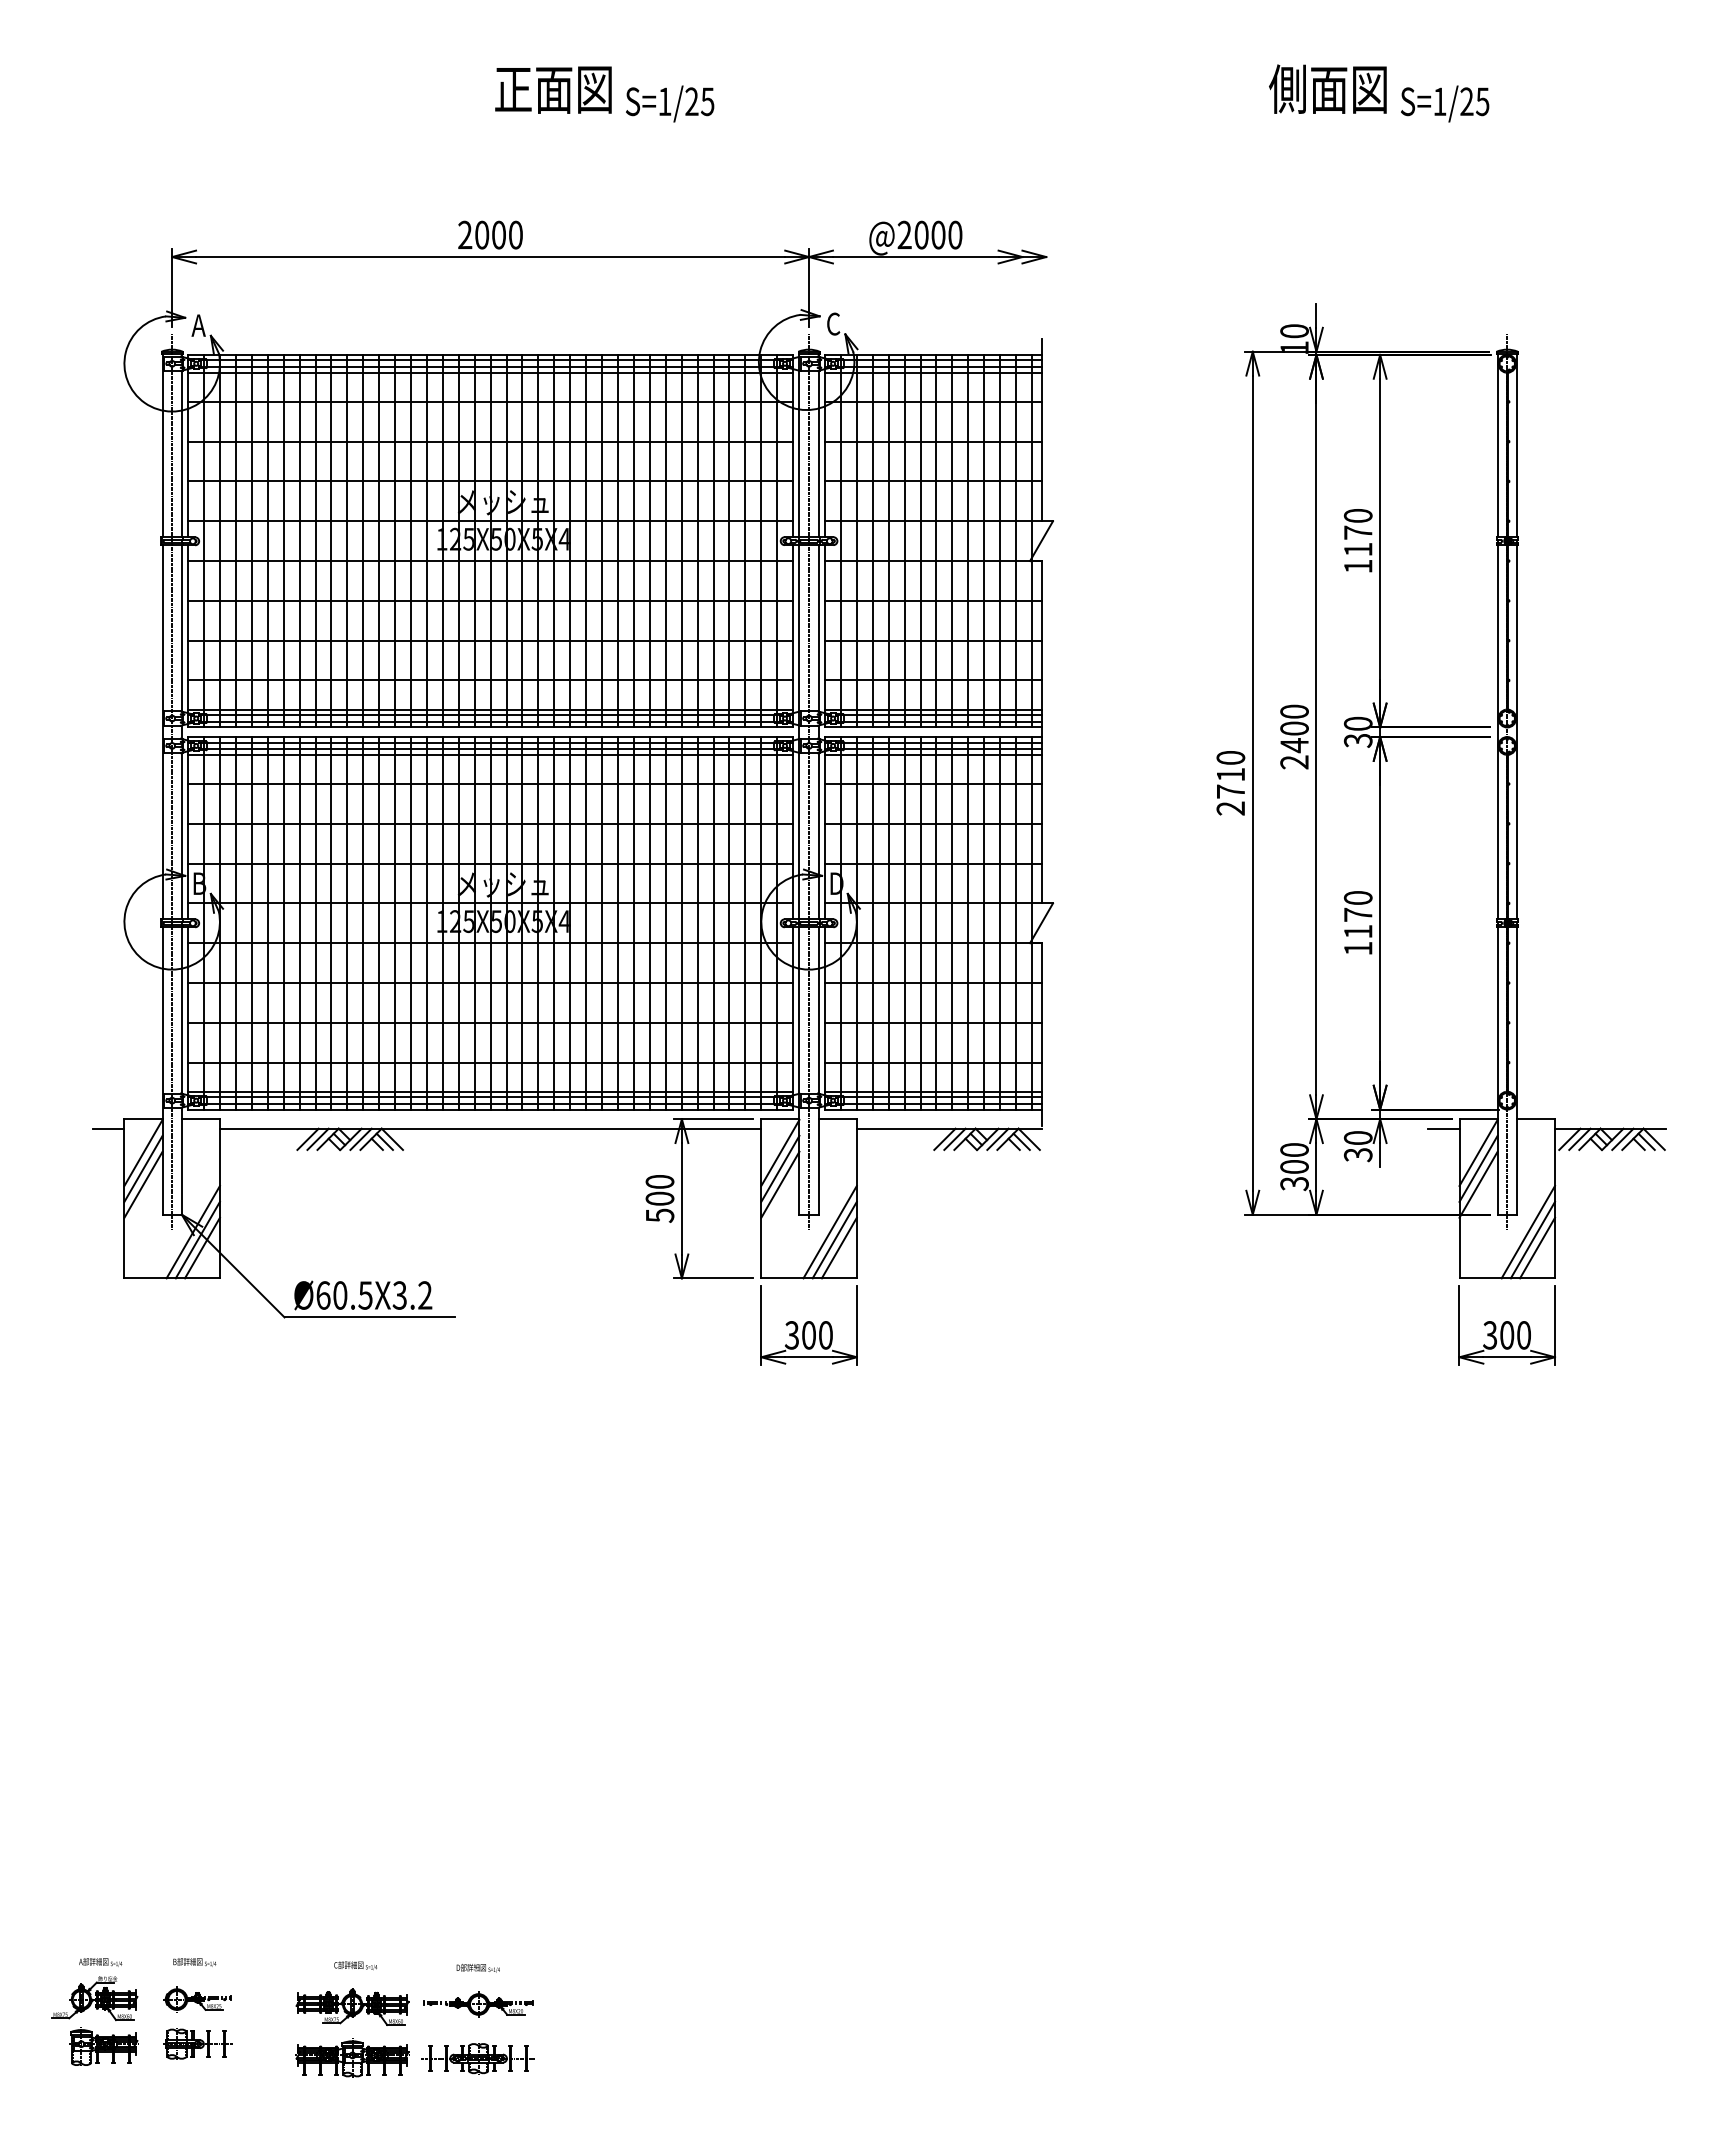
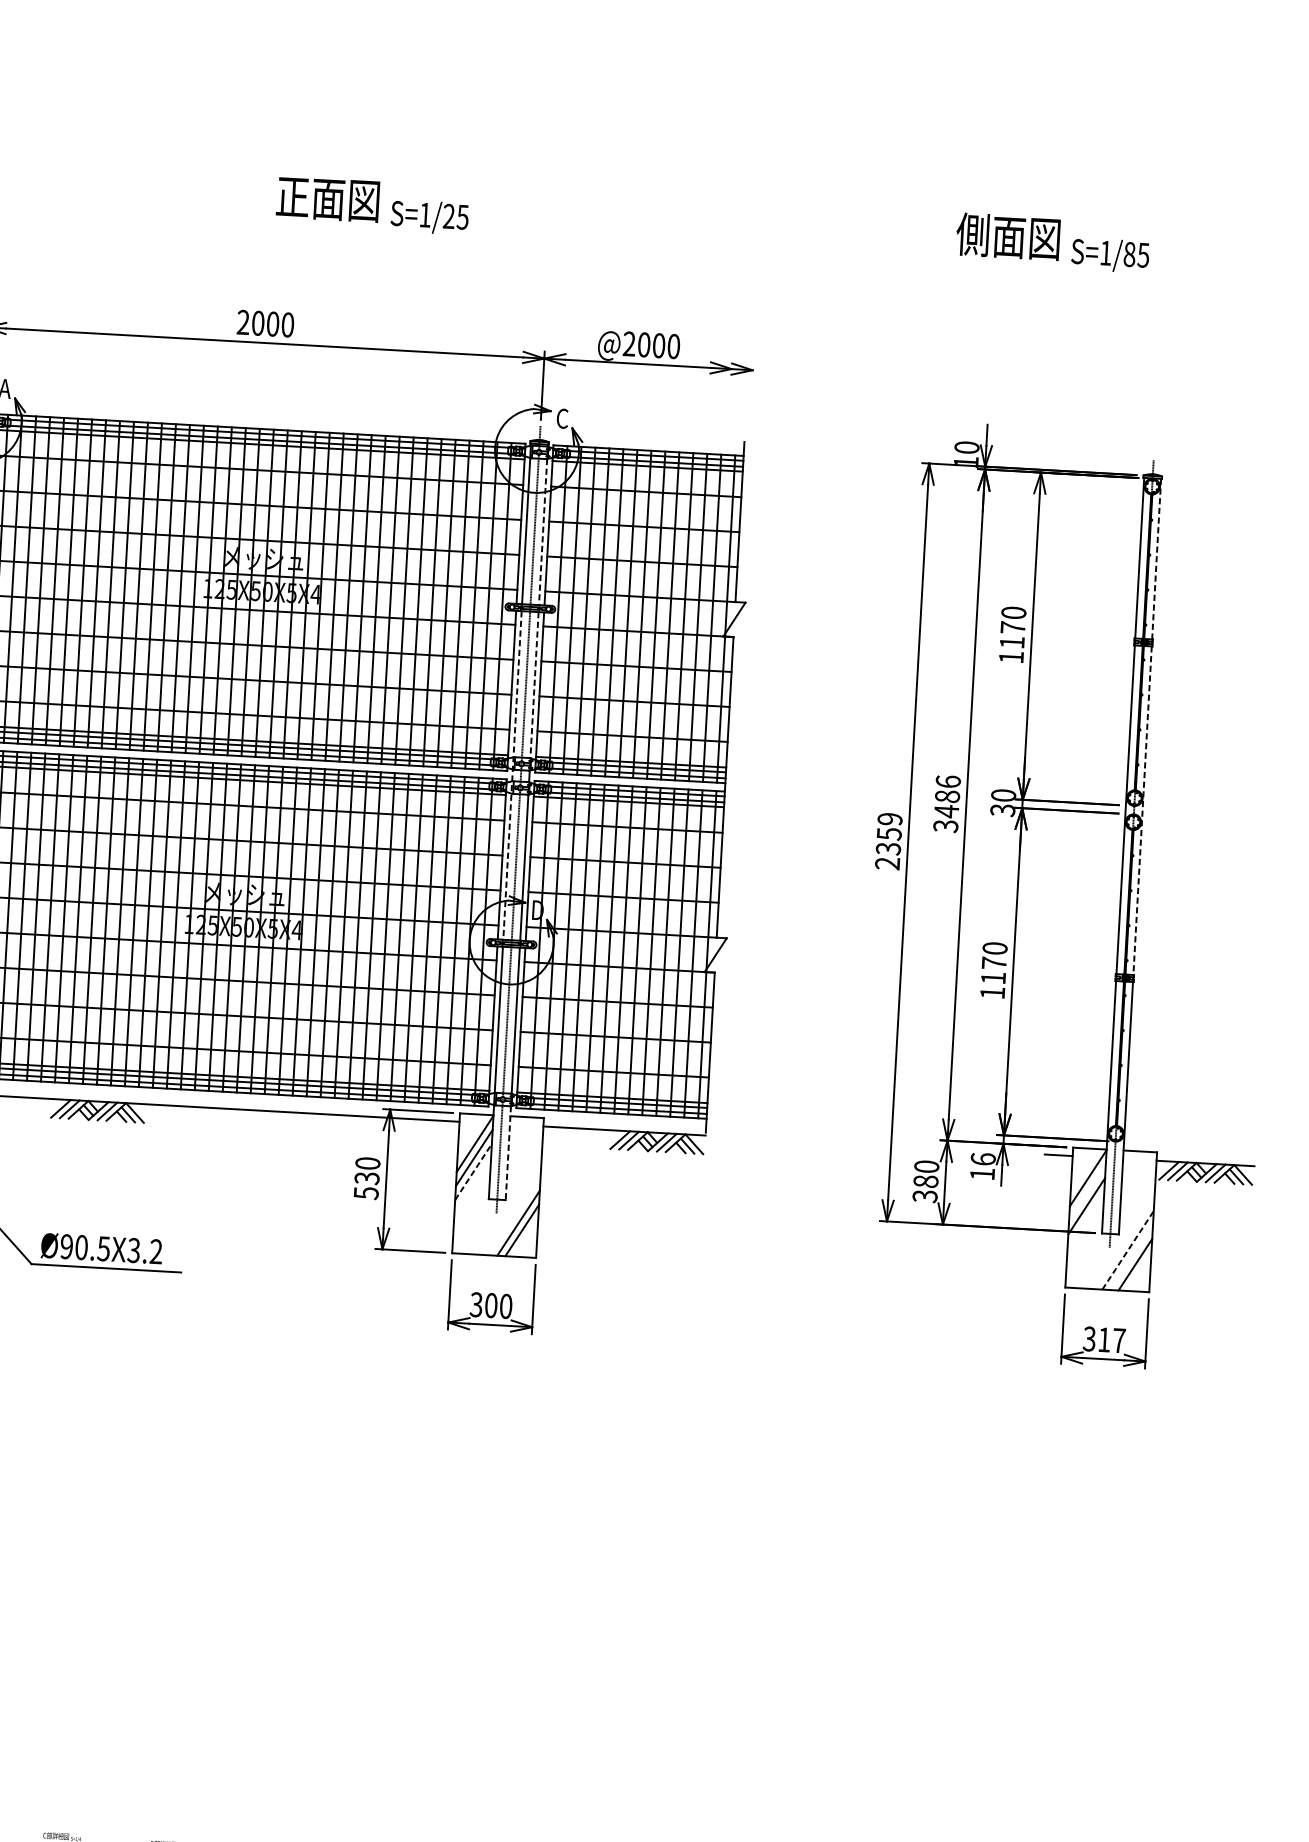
text: (1466, 101) -> (1129, 254), S=1/25 -> S=1/85
line: (1516, 446) -> (1156, 559), solid -> dashed
line: (818, 454) -> (542, 532), solid -> dashed
line: (818, 628) -> (534, 685), solid -> dashed
line: (799, 732) -> (512, 775), solid -> dashed
line: (1516, 732) -> (1142, 810), solid -> dashed
text: (1294, 736) -> (947, 803), 2400 -> 3486
text: (1230, 774) -> (888, 833), 2710 -> 2359
text: (1357, 1146) -> (982, 1166), 30 -> 16
line: (818, 1161) -> (508, 1153), solid -> dashed
text: (1294, 1166) -> (925, 1181), 300 -> 380
line: (1478, 1168) -> (1087, 1191), removed
line: (780, 1184) -> (473, 1171), solid -> dashed
text: (659, 1198) -> (366, 1178), 500 -> 530
line: (829, 1231) -> (514, 1215), removed
line: (1528, 1231) -> (1128, 1249), solid -> dashed
line: (1532, 1239) -> (1131, 1256), removed
text: (323, 1295) -> (66, 1246), Ø60.5X3.2 -> Ø90.5X3.2
text: (1515, 1335) -> (1111, 1340), 300 -> 317

